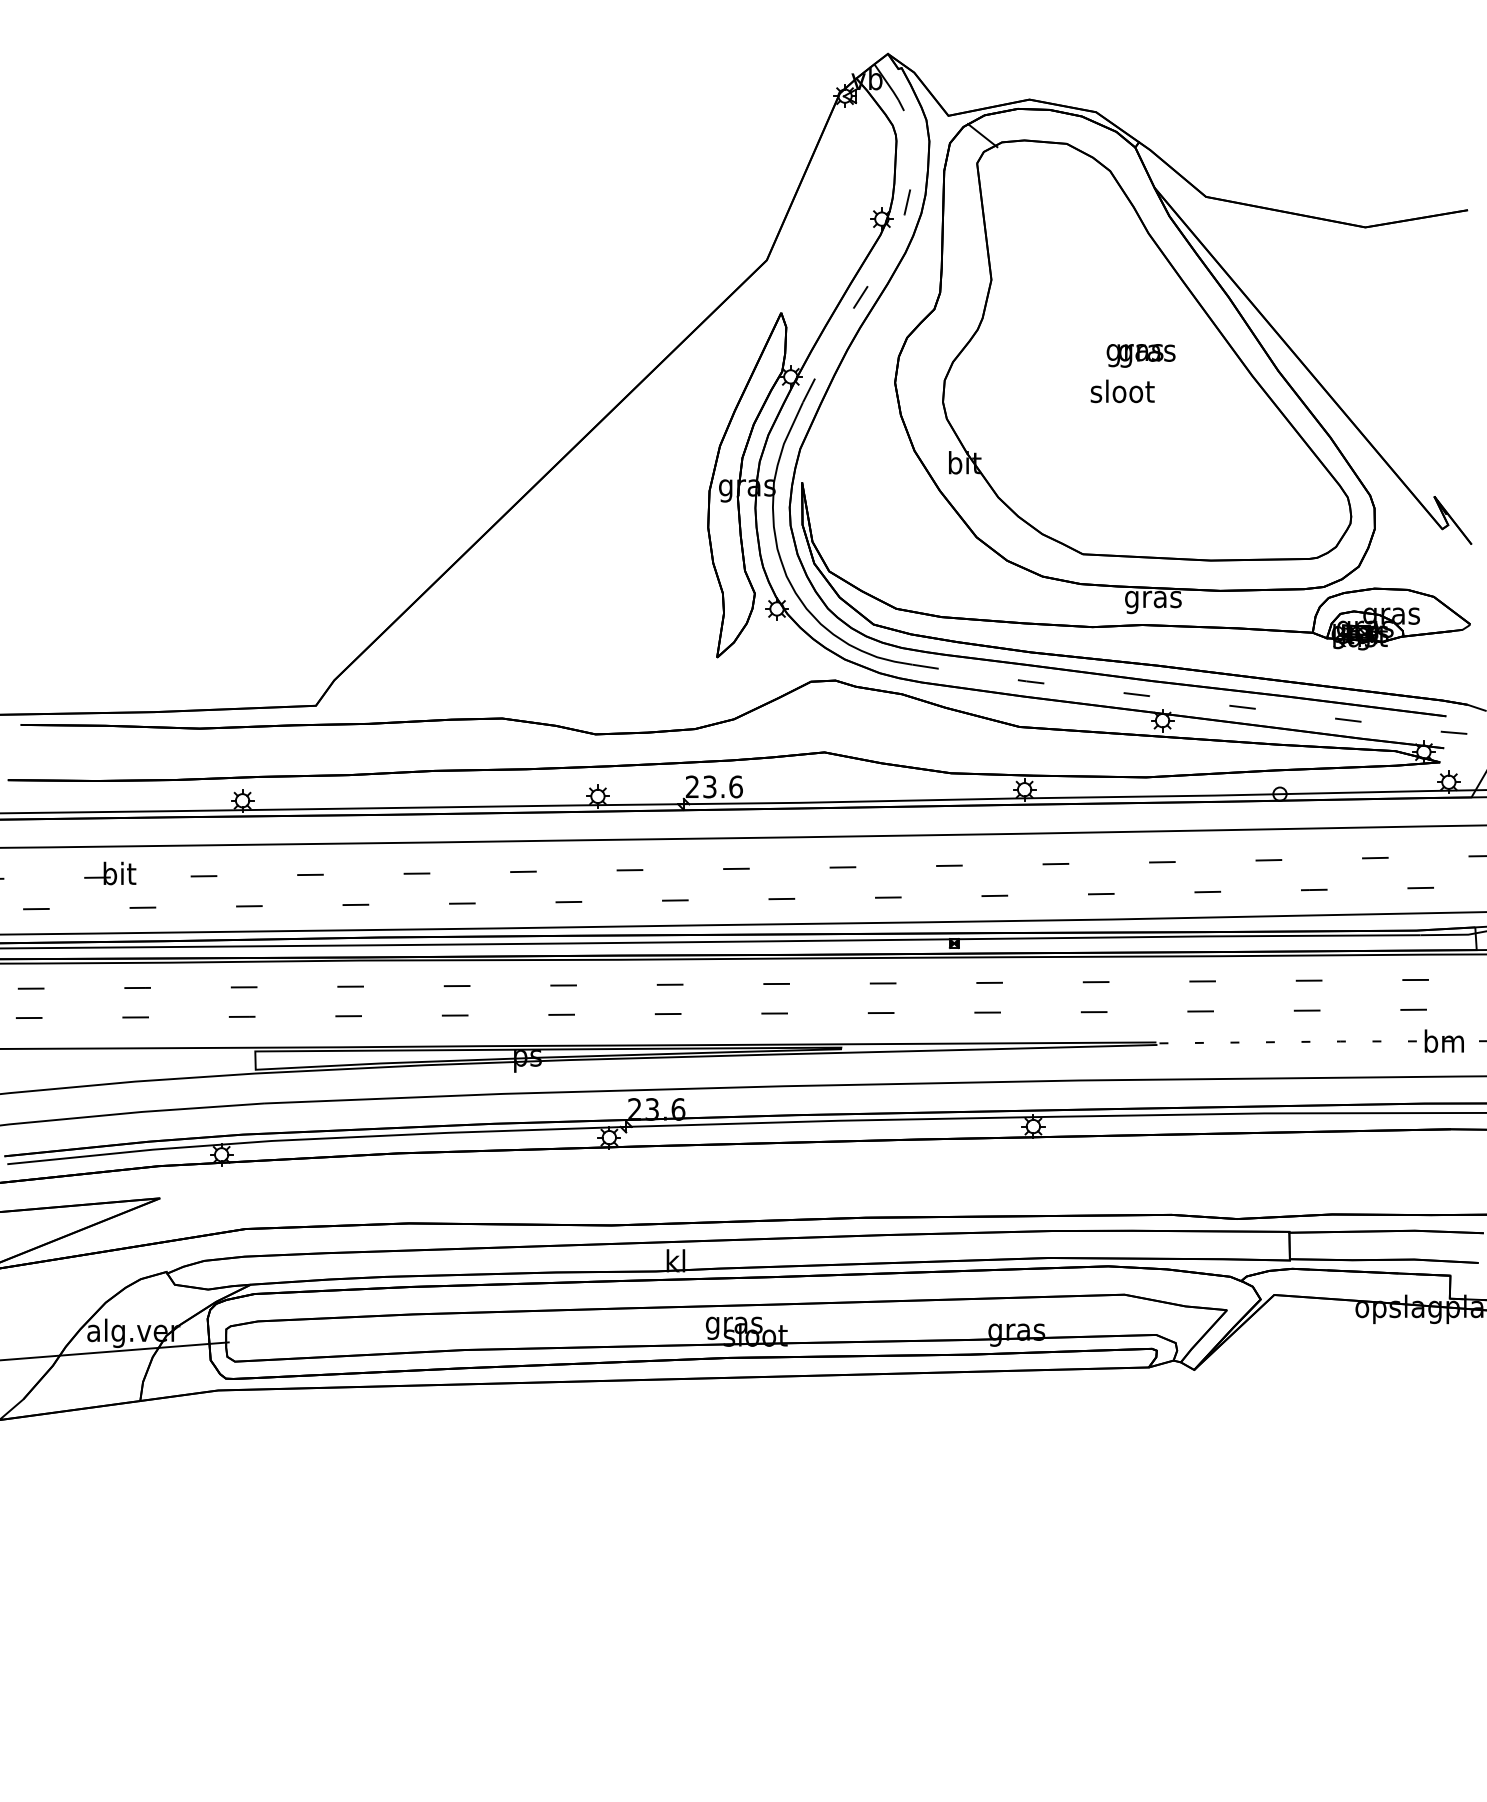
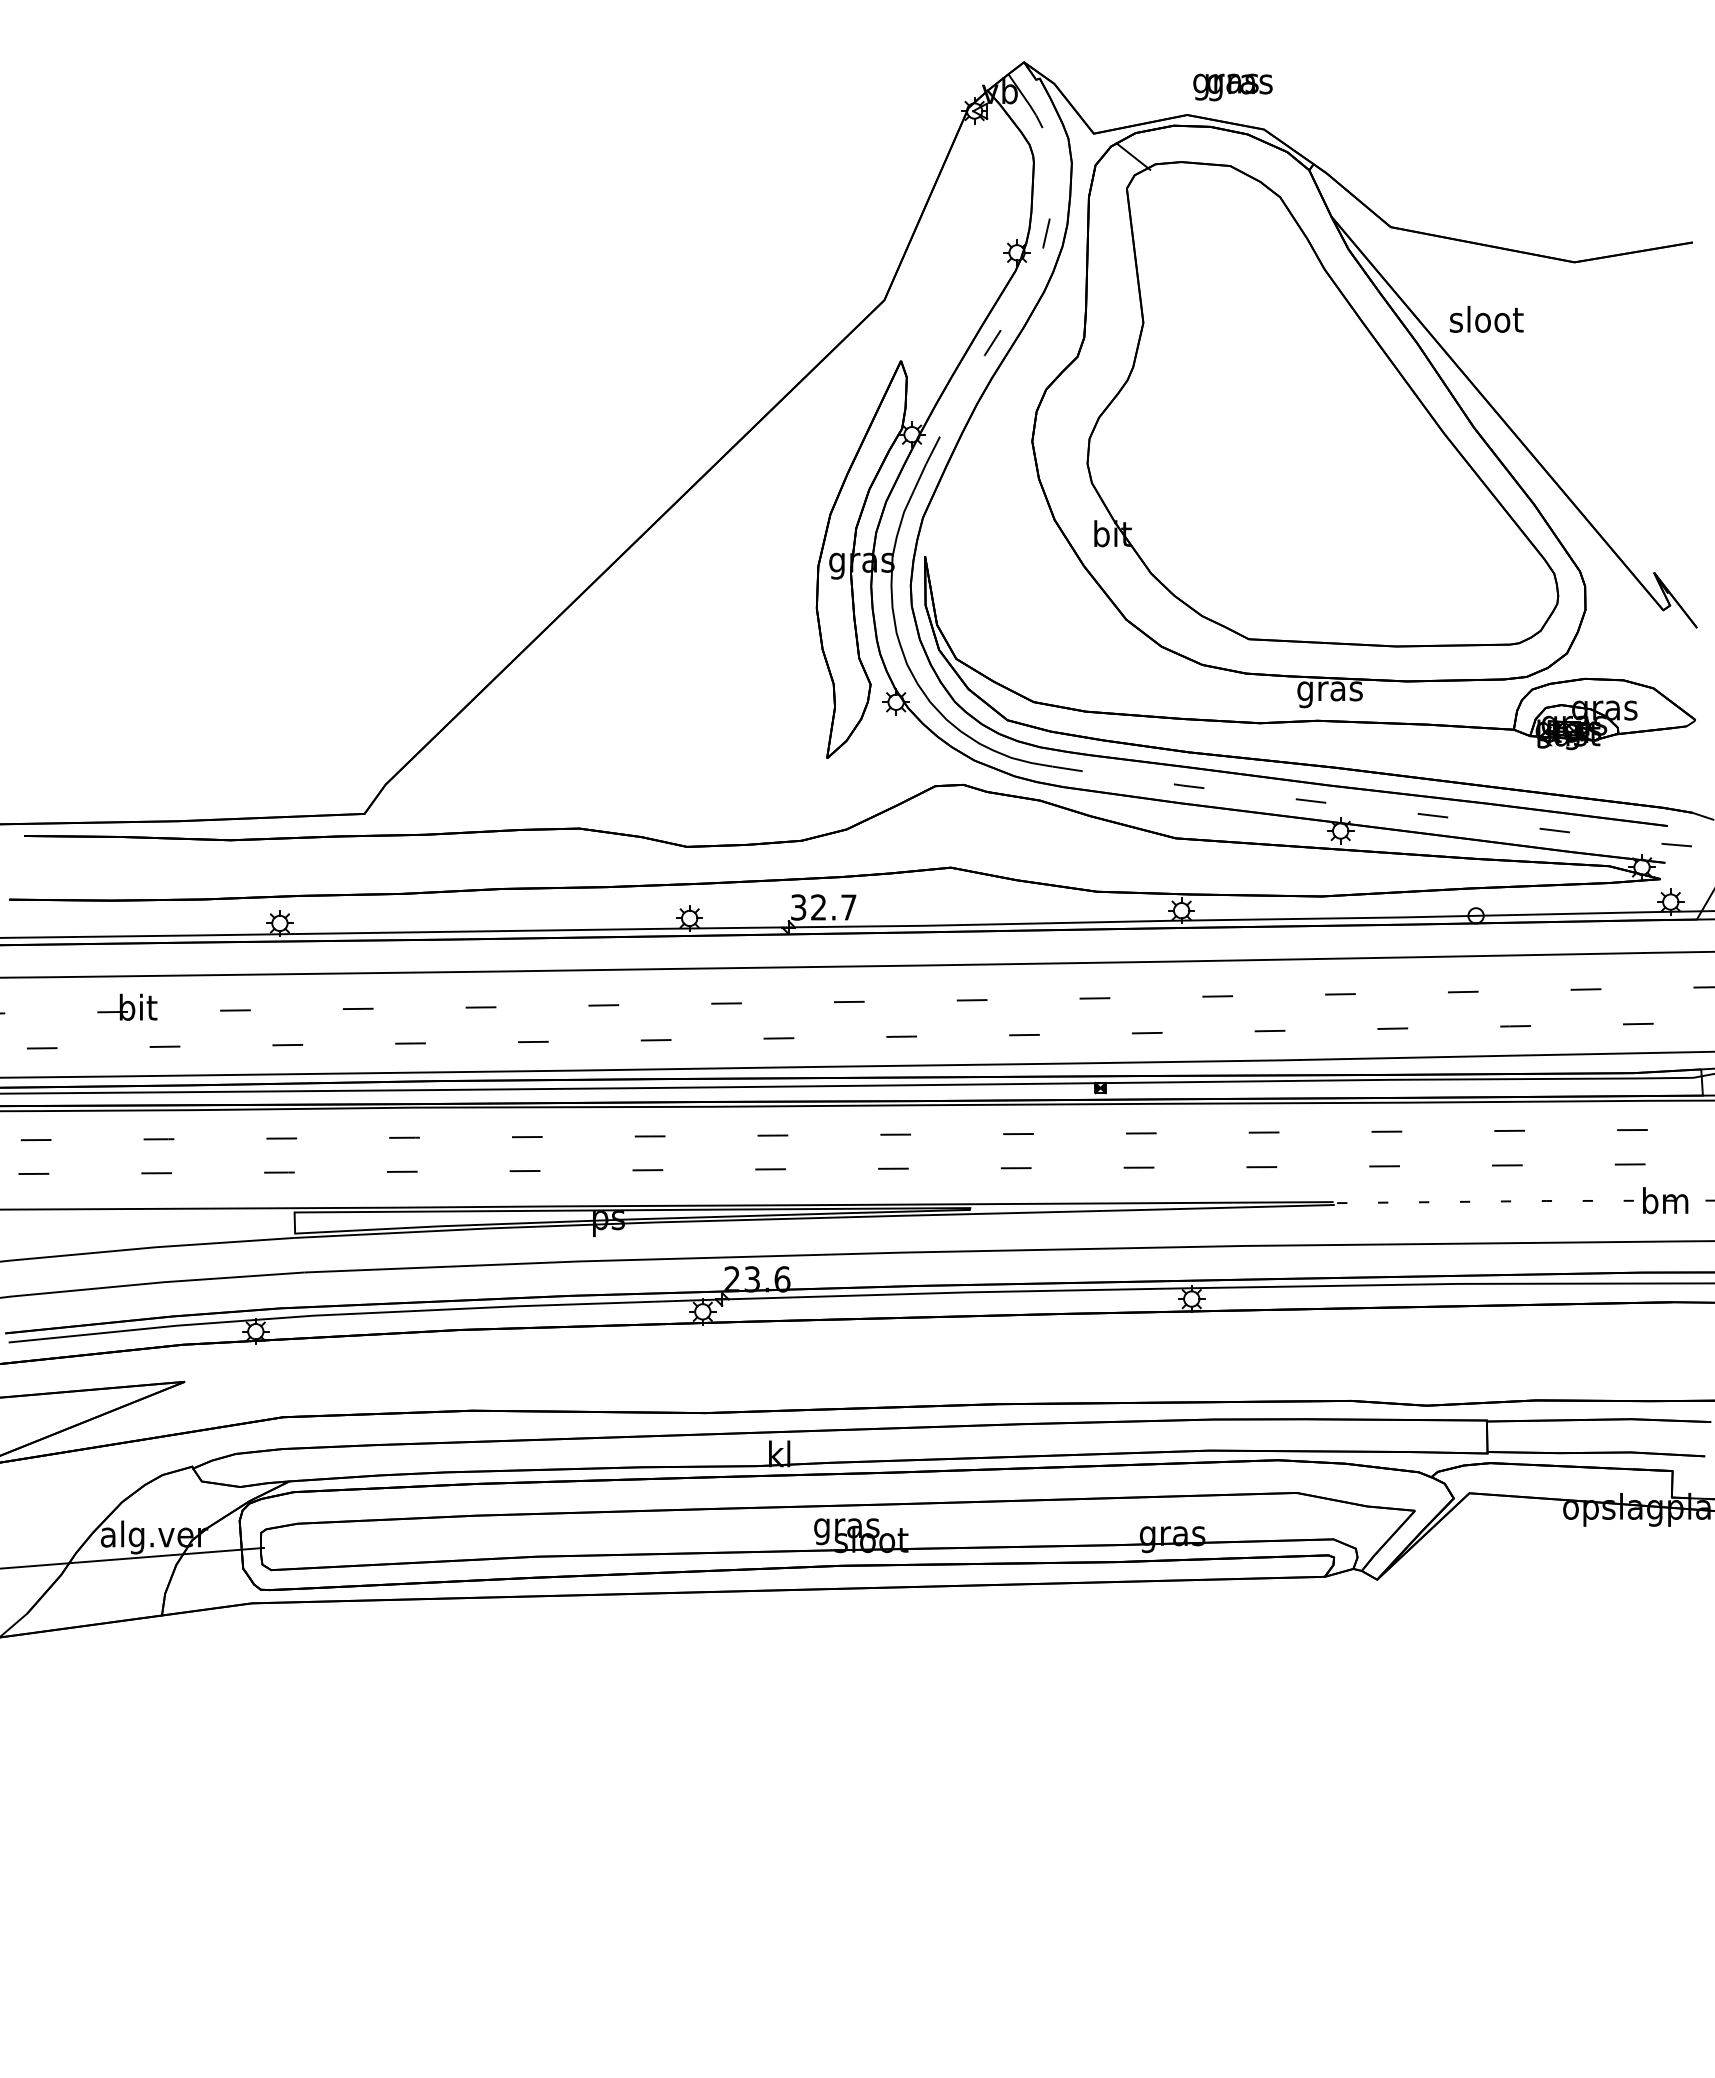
text: (1140, 355) -> (1232, 87), moved
text: (1122, 390) -> (1486, 318), moved
text: (714, 786) -> (823, 907), 23.6 -> 32.7

